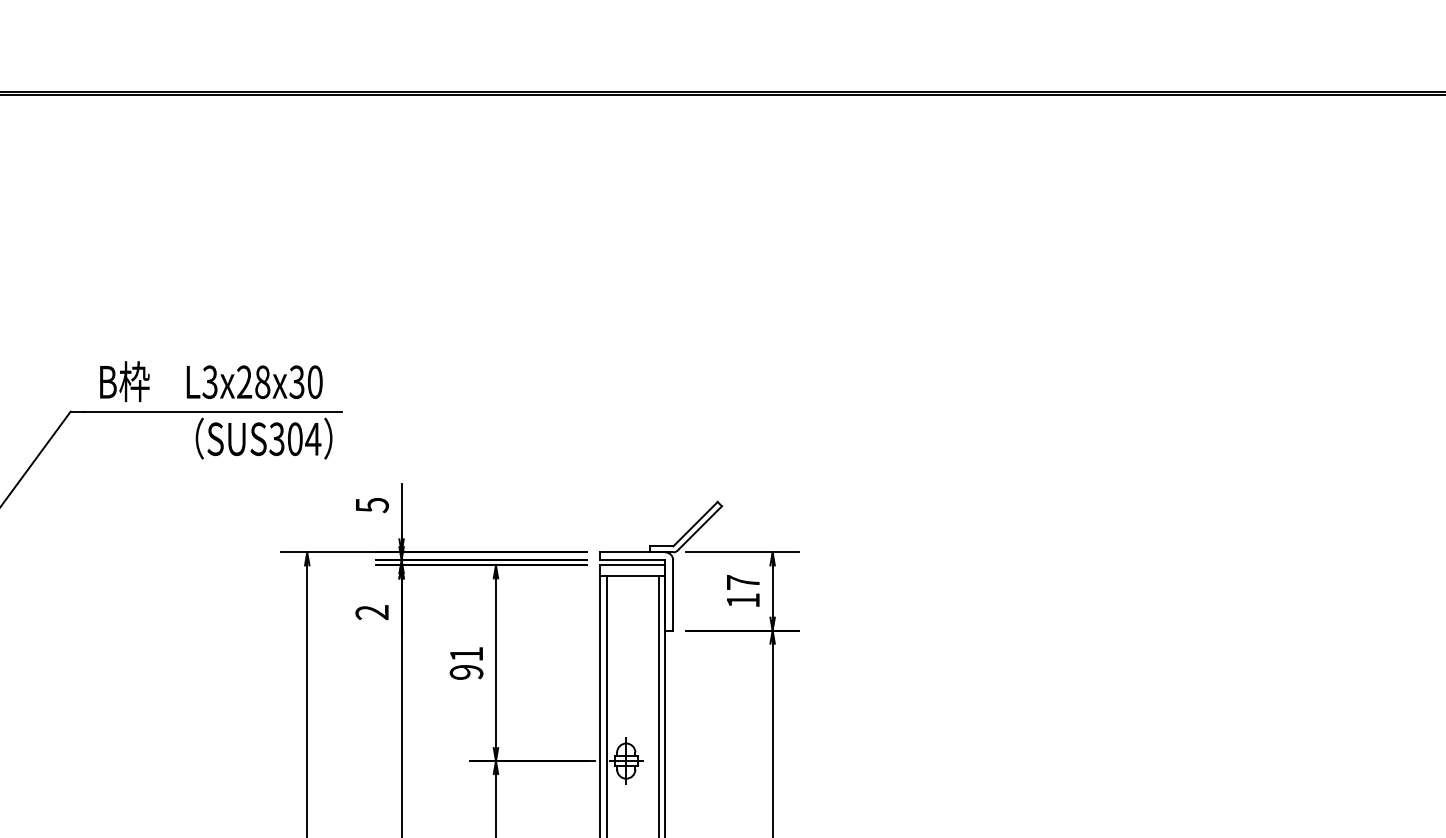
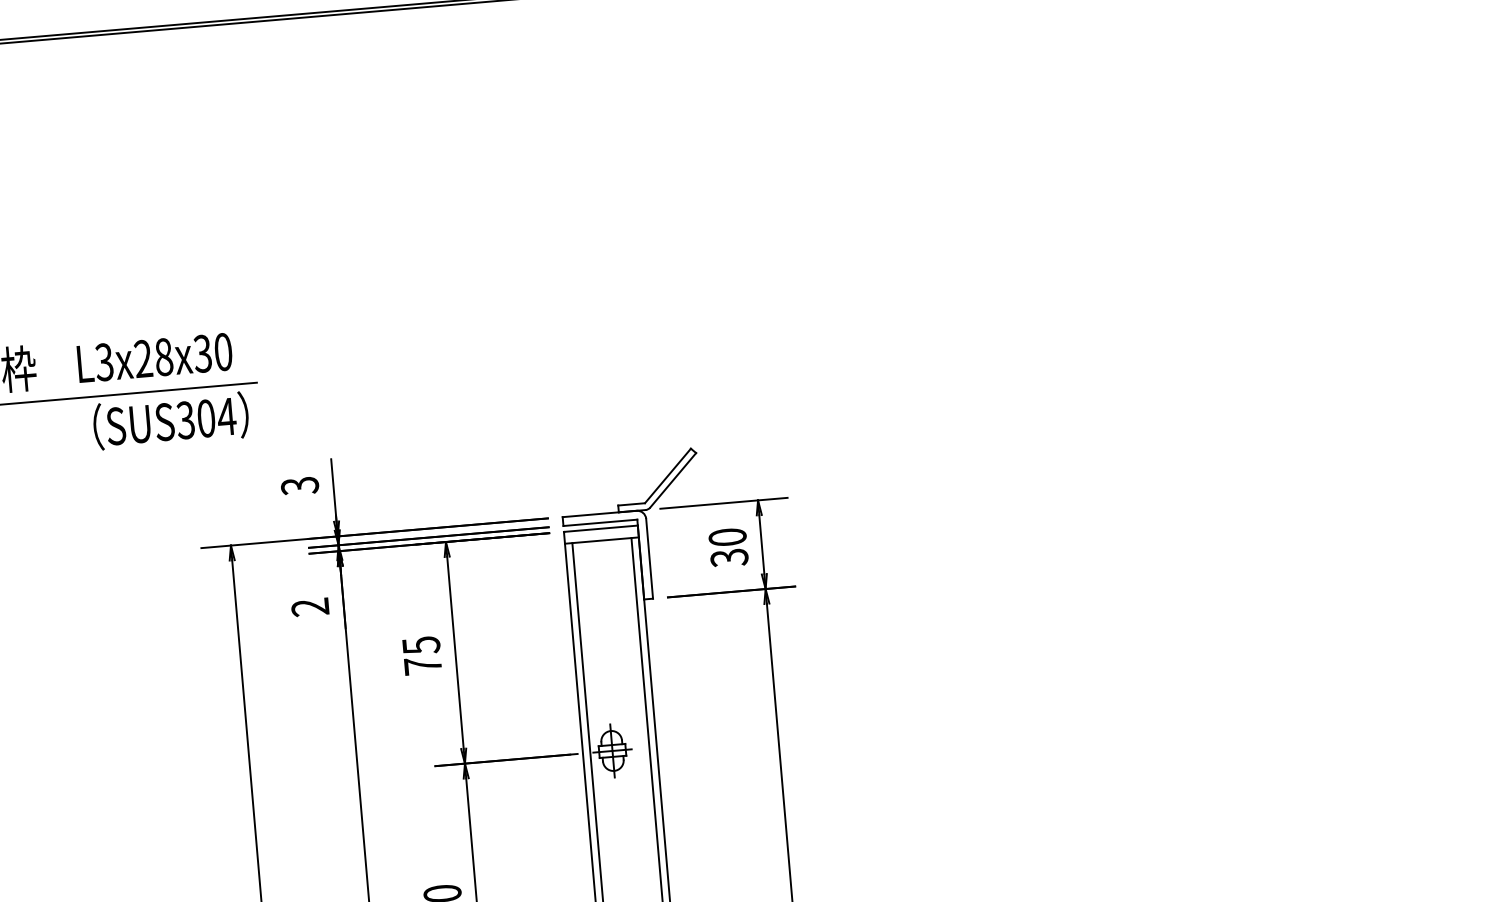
text: (371, 505) -> (299, 486), 5 -> 3
text: (743, 591) -> (728, 547), 17 -> 30
text: (466, 662) -> (422, 654), 91 -> 75

